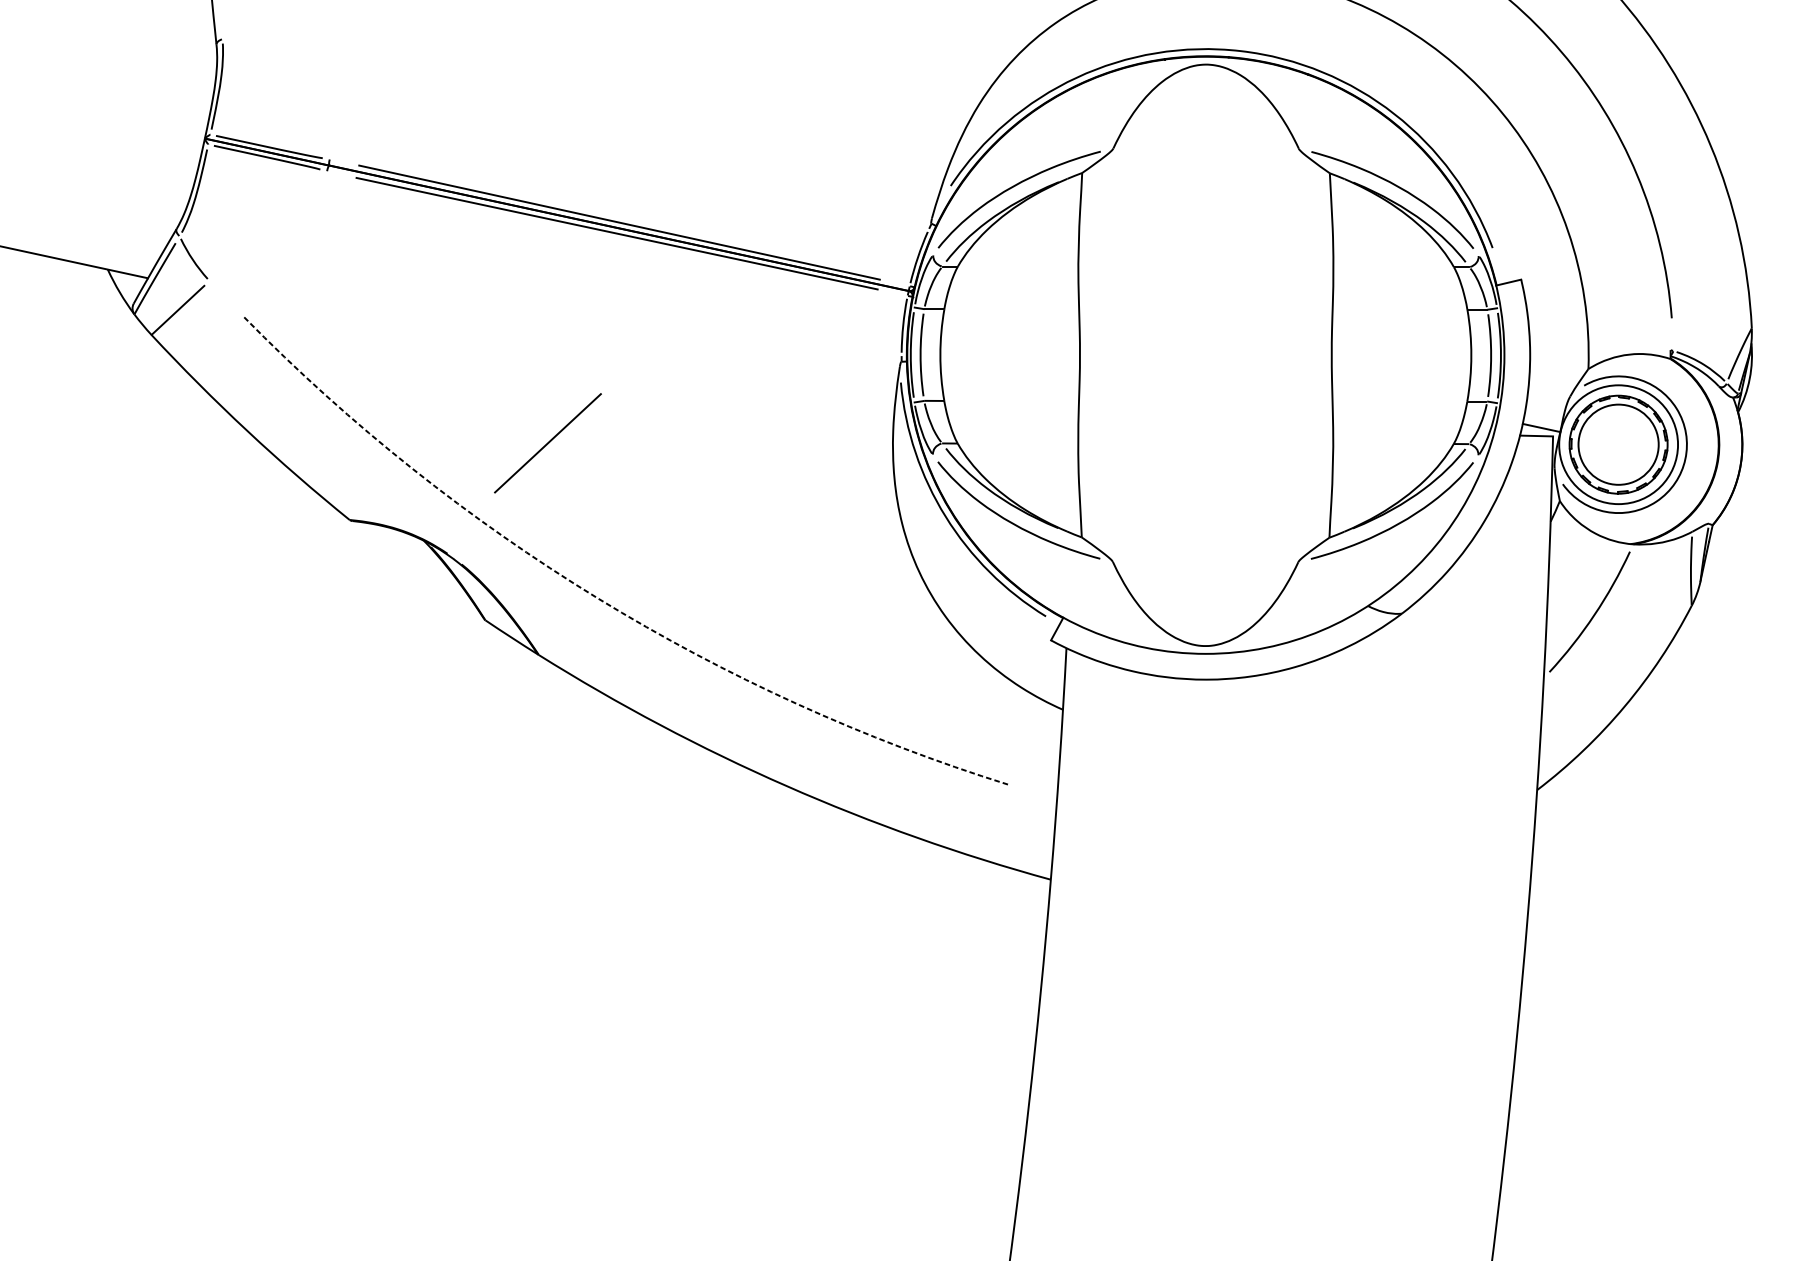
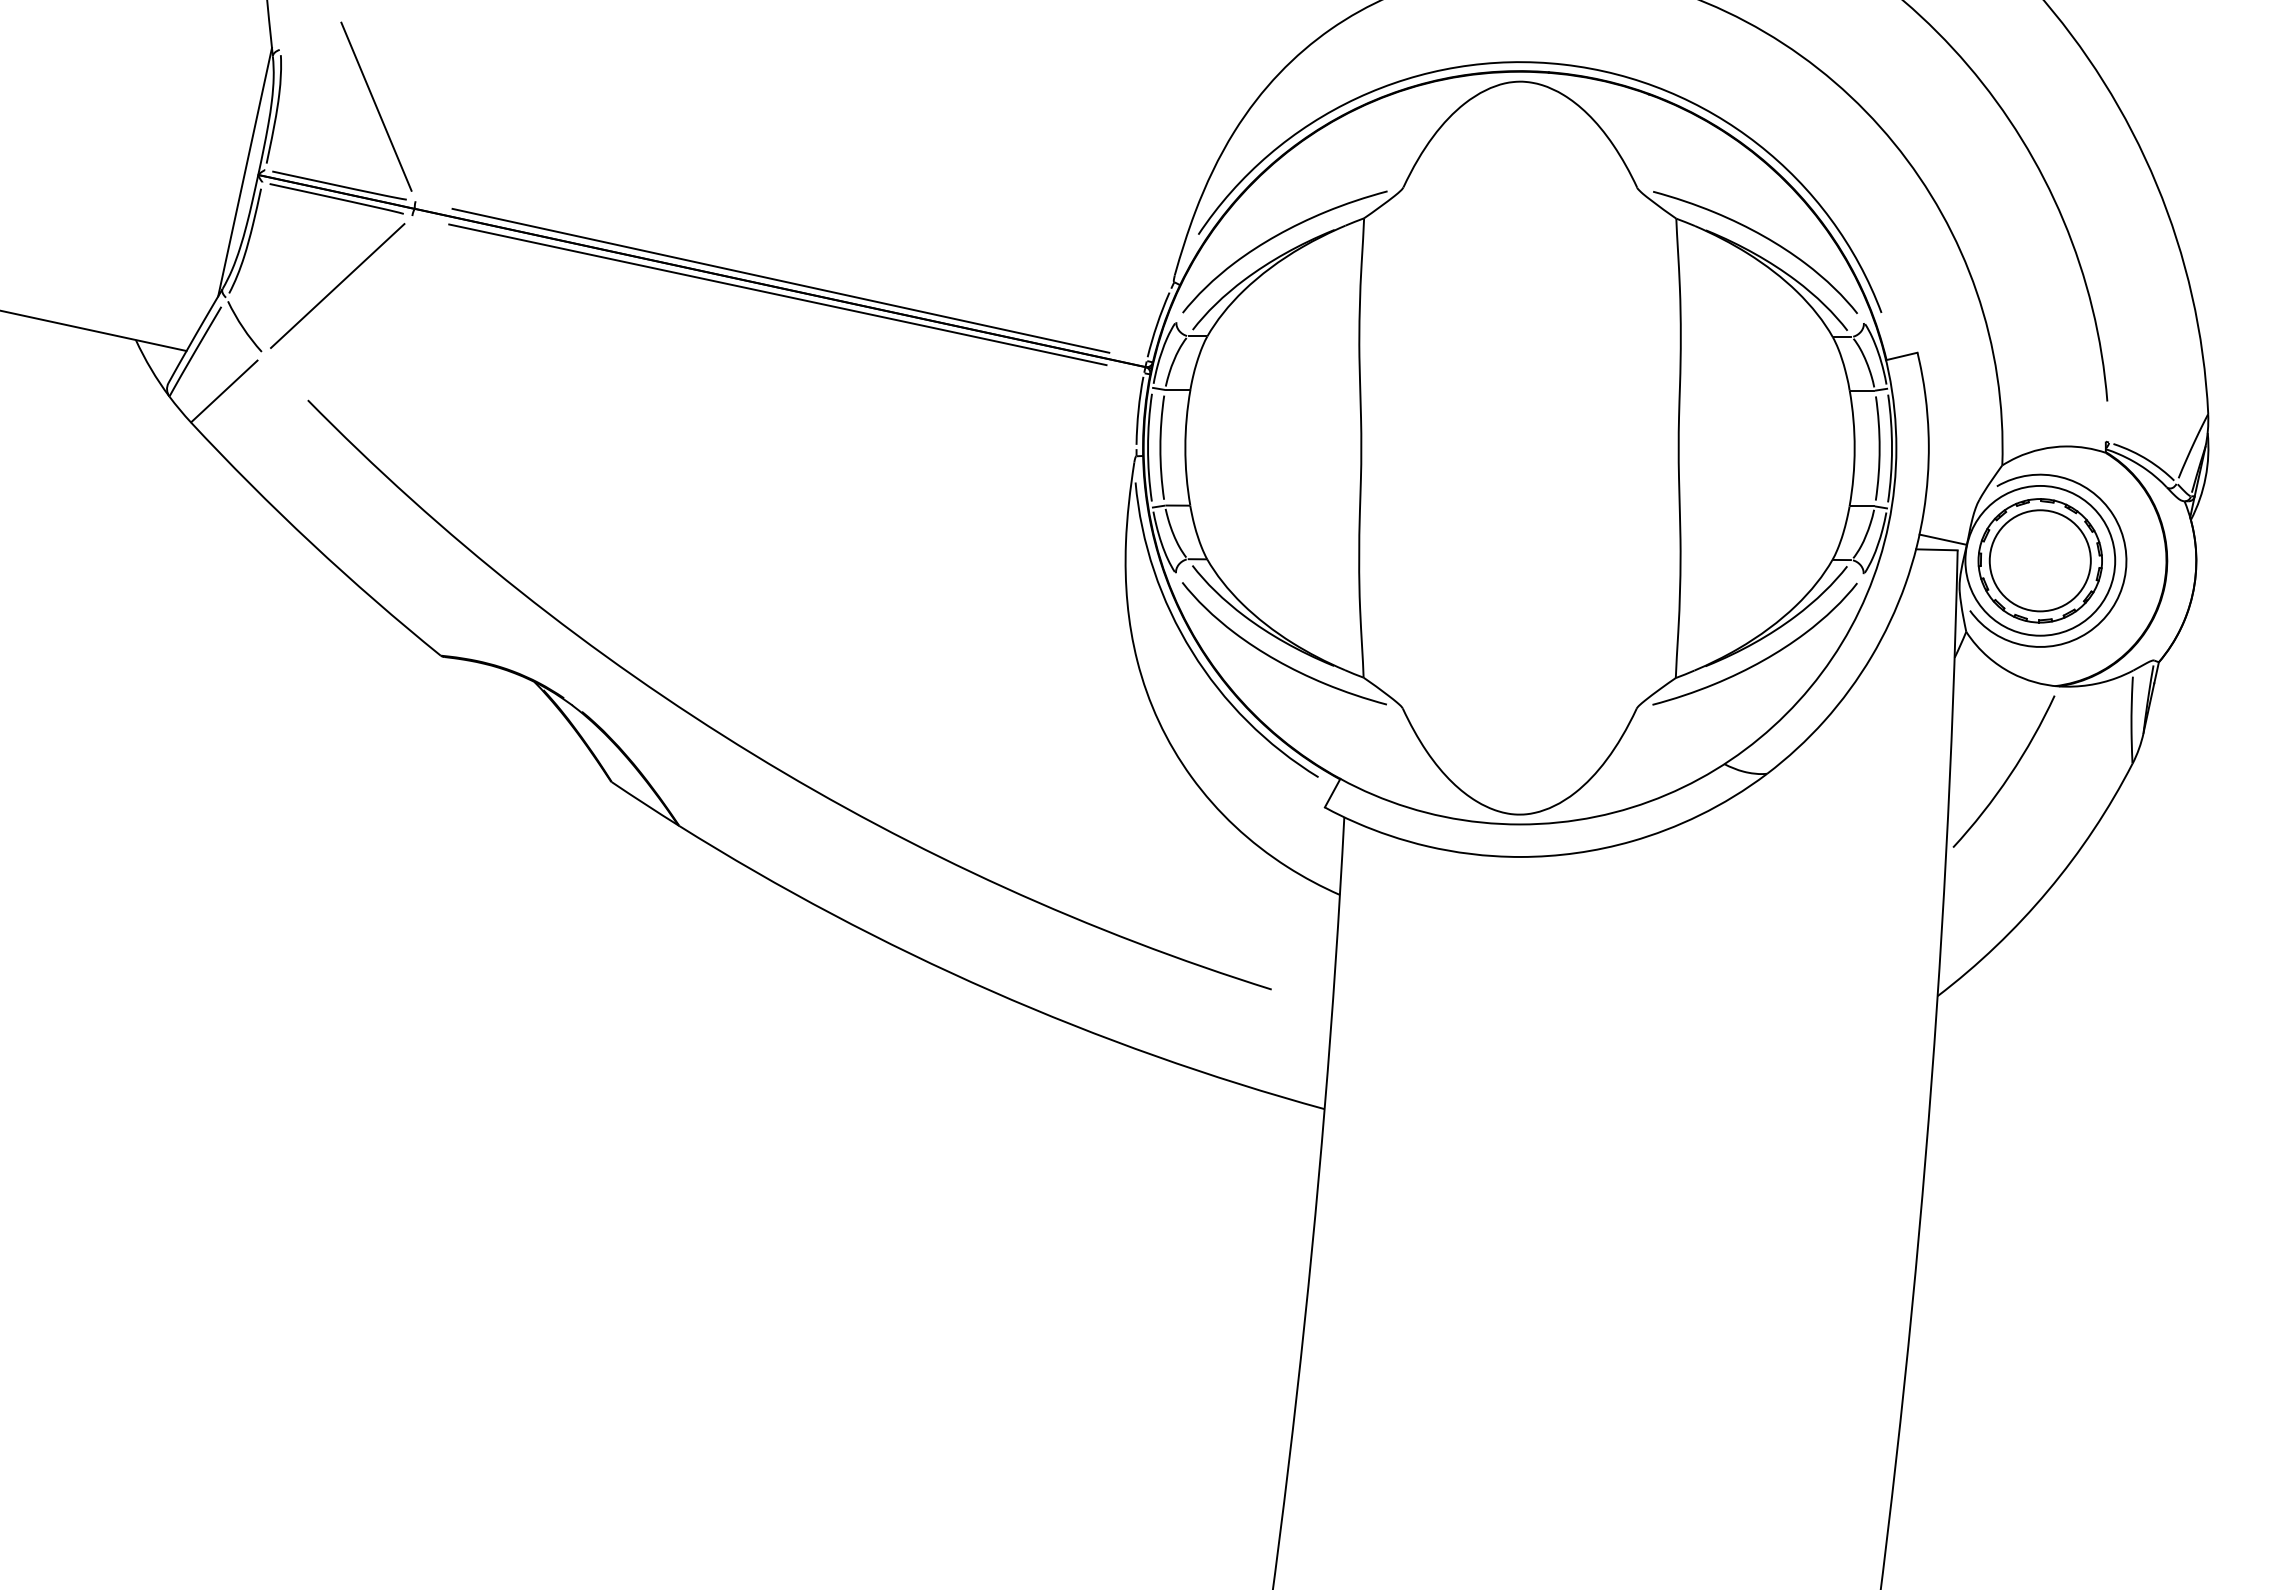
line: (298, 84) -> (376, 106), added
line: (194, 135) -> (245, 171), added
line: (547, 442) -> (337, 285), moved
arc: (597, 598) -> (753, 754), dashed -> solid

